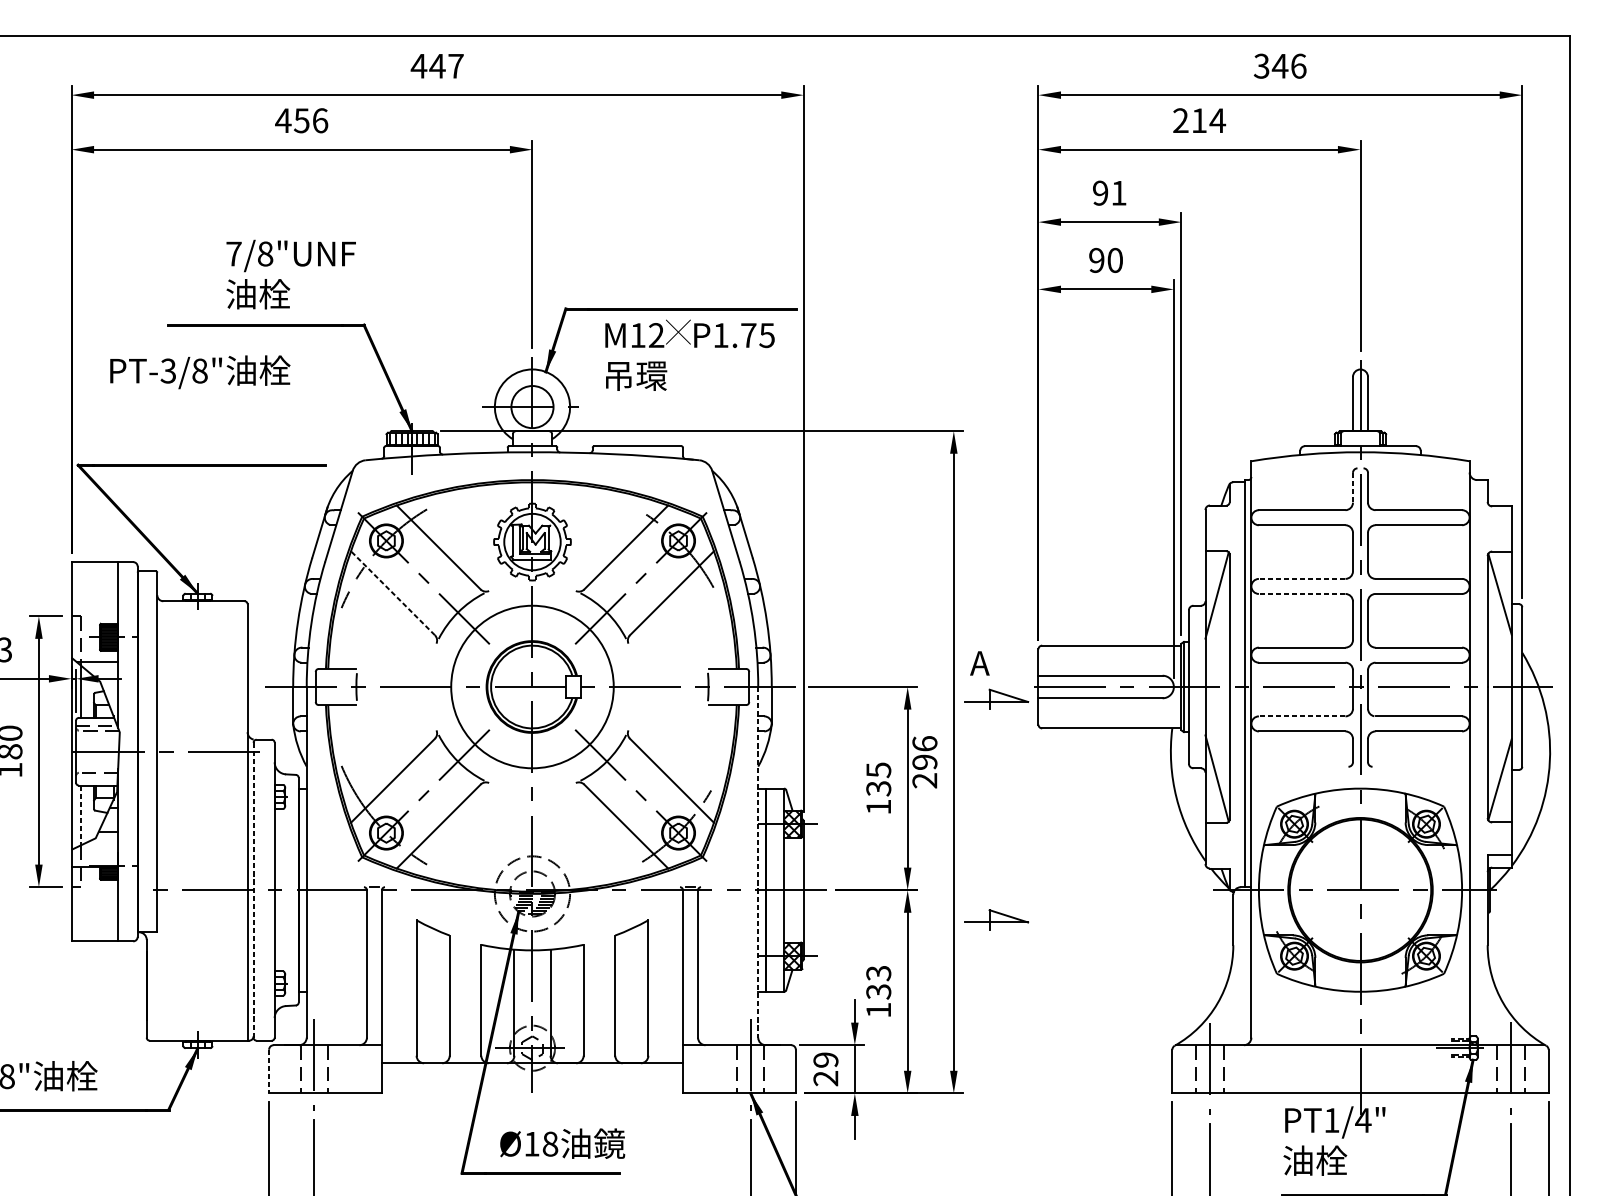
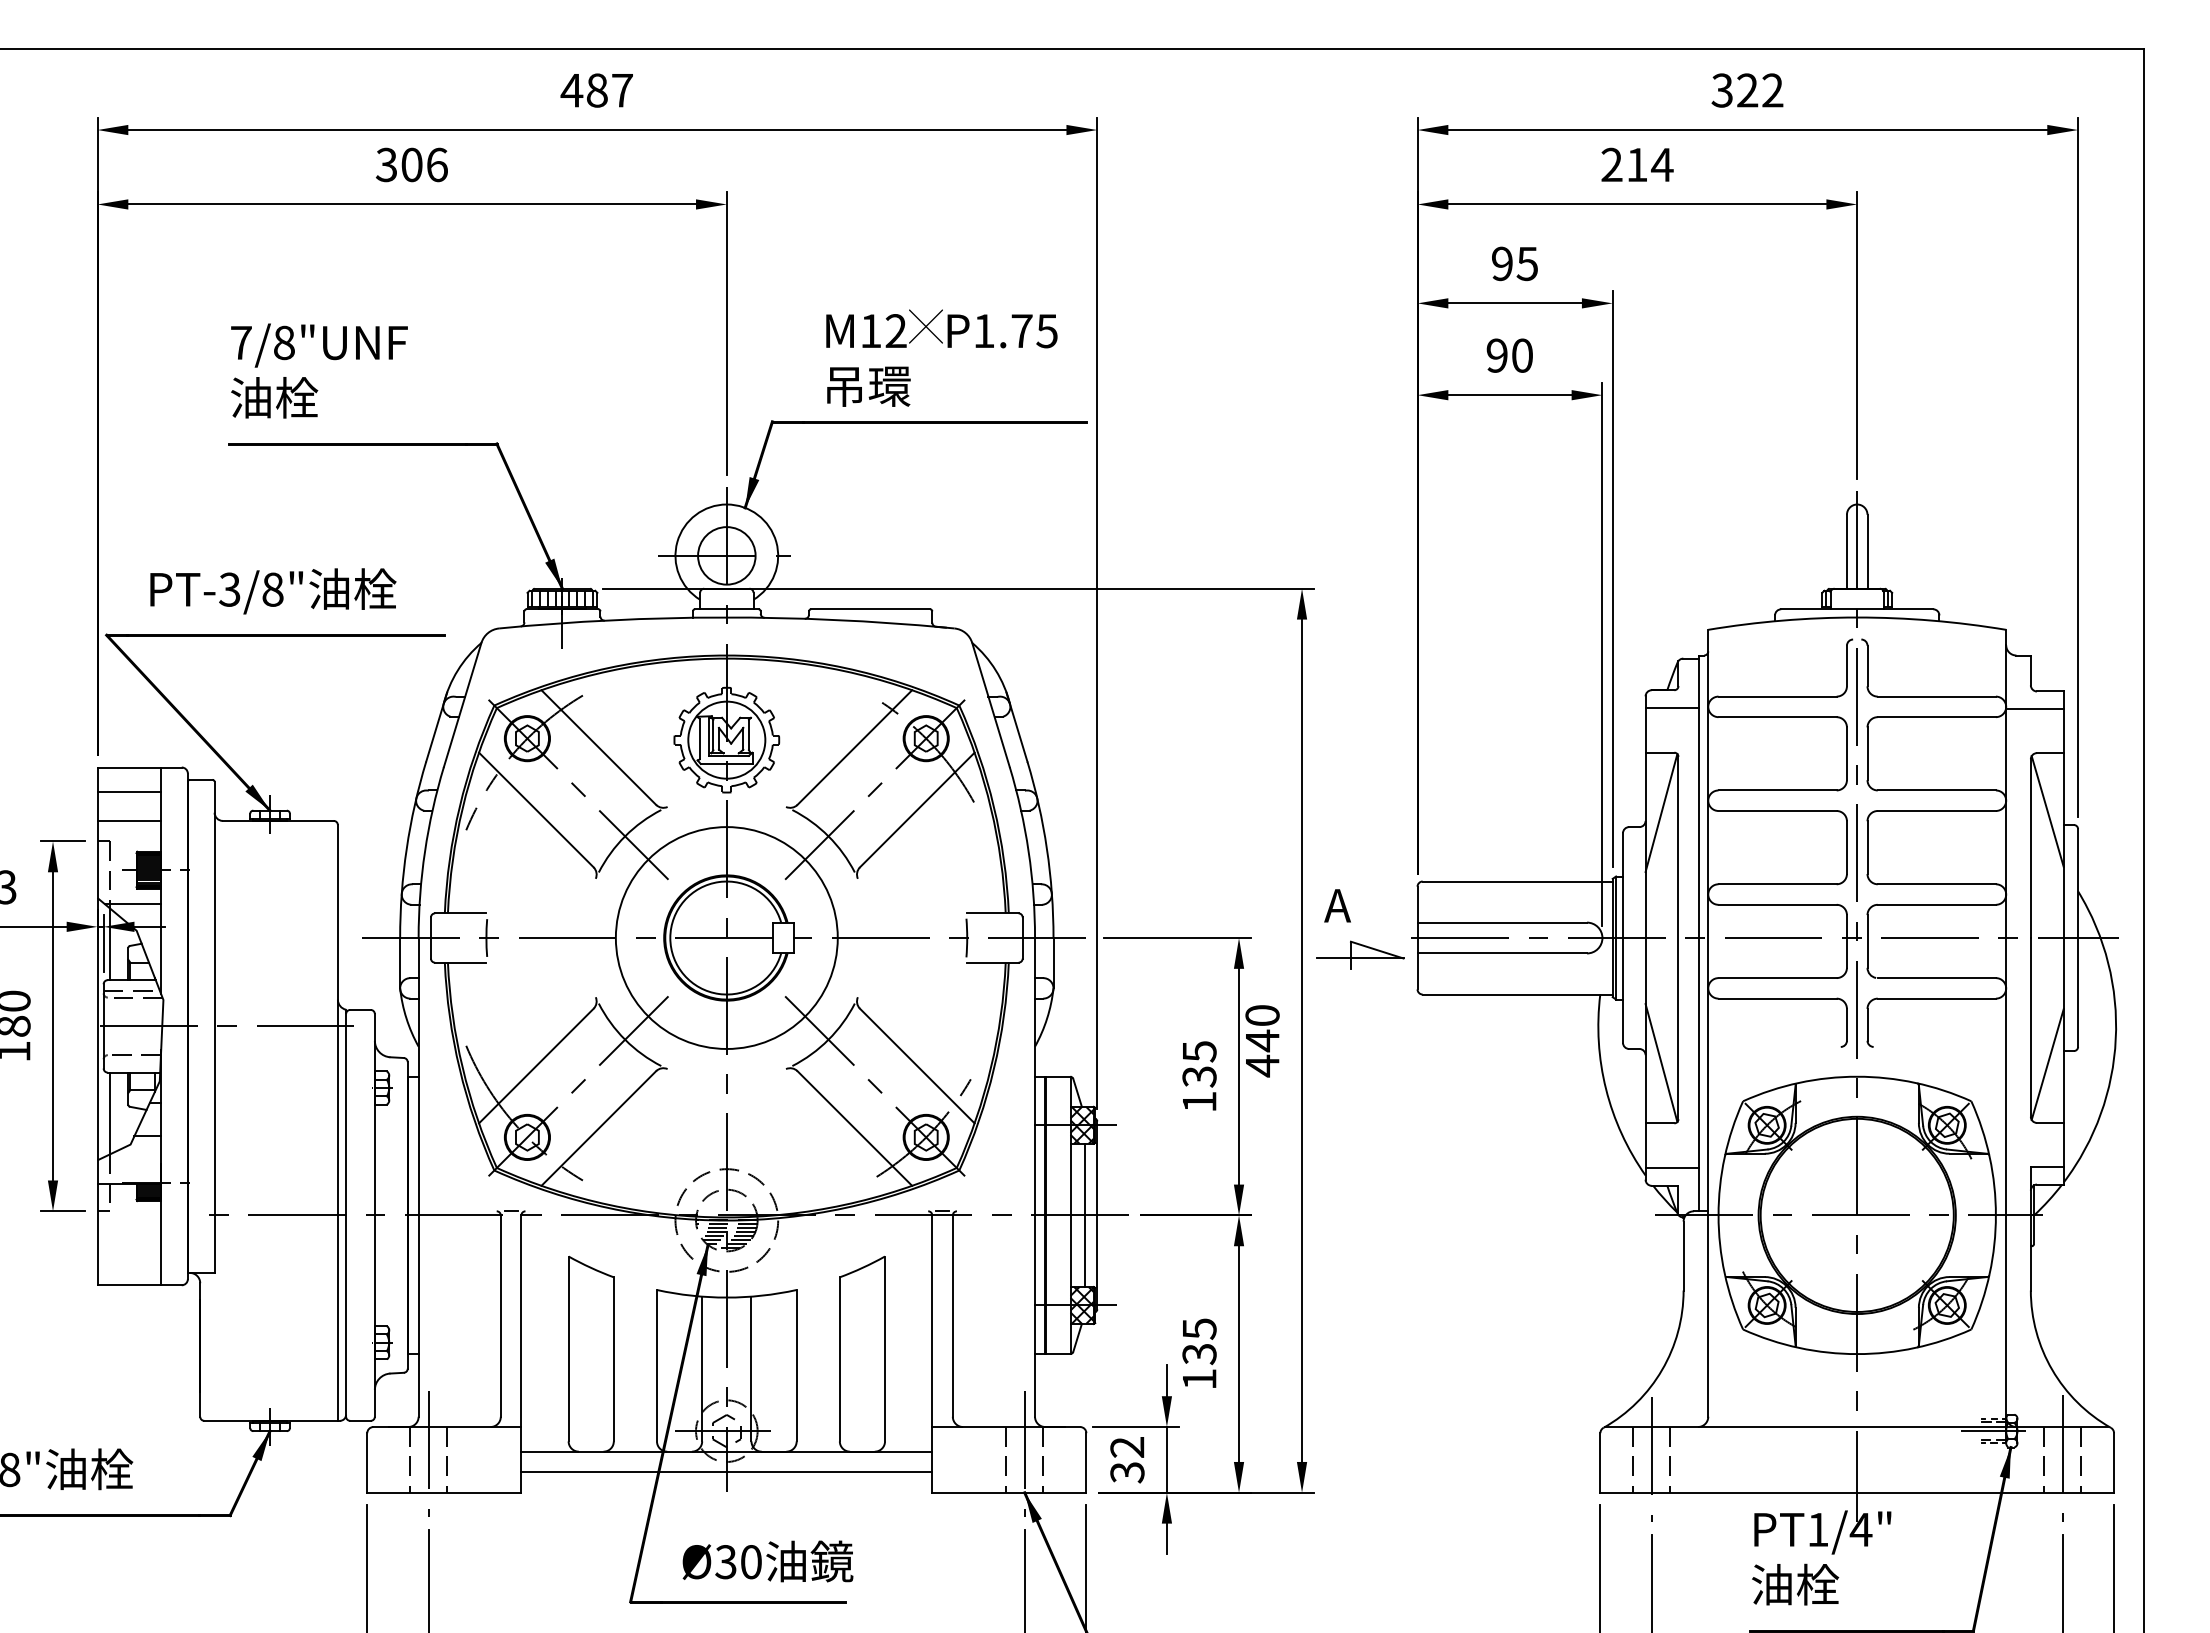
text: (437, 66) -> (596, 90), 447 -> 487
text: (1288, 66) -> (1759, 90), 346 -> 322
text: (291, 120) -> (398, 164), 456 -> 306
text: (1118, 193) -> (1526, 264), 91 -> 95
text: (291, 274) -> (319, 370), moved
text: (689, 354) -> (941, 357), moved
text: (200, 372) -> (273, 591), moved
line: (1352, 488) -> (1846, 666), dashed -> solid
line: (1225, 518) -> (1672, 708), added
line: (1490, 518) -> (2034, 708), added
line: (1302, 578) -> (1777, 790), dashed -> solid
line: (94, 579) -> (129, 791), added
line: (392, 592) -> (535, 809), dashed -> solid
line: (1302, 594) -> (1777, 811), dashed -> solid
line: (94, 601) -> (129, 821), added
line: (1302, 716) -> (1777, 978), dashed -> solid
text: (924, 762) -> (1262, 1041), 296 -> 440
line: (80, 815) -> (109, 1113), dashed -> solid
line: (1225, 855) -> (1672, 1167), added
line: (758, 862) -> (1035, 1177), dashed -> solid
line: (253, 888) -> (346, 1213), dashed -> solid
line: (794, 890) -> (1084, 1215), added
part: (996, 919) -> (1360, 1255), removed
text: (878, 973) -> (1199, 1328), 133 -> 135
text: (825, 1069) -> (1127, 1460), 29 -> 32
line: (269, 1071) -> (367, 1462), dashed -> solid
line: (532, 1078) -> (726, 1472), added
text: (541, 1144) -> (738, 1562), Ø18 -> Ø30

